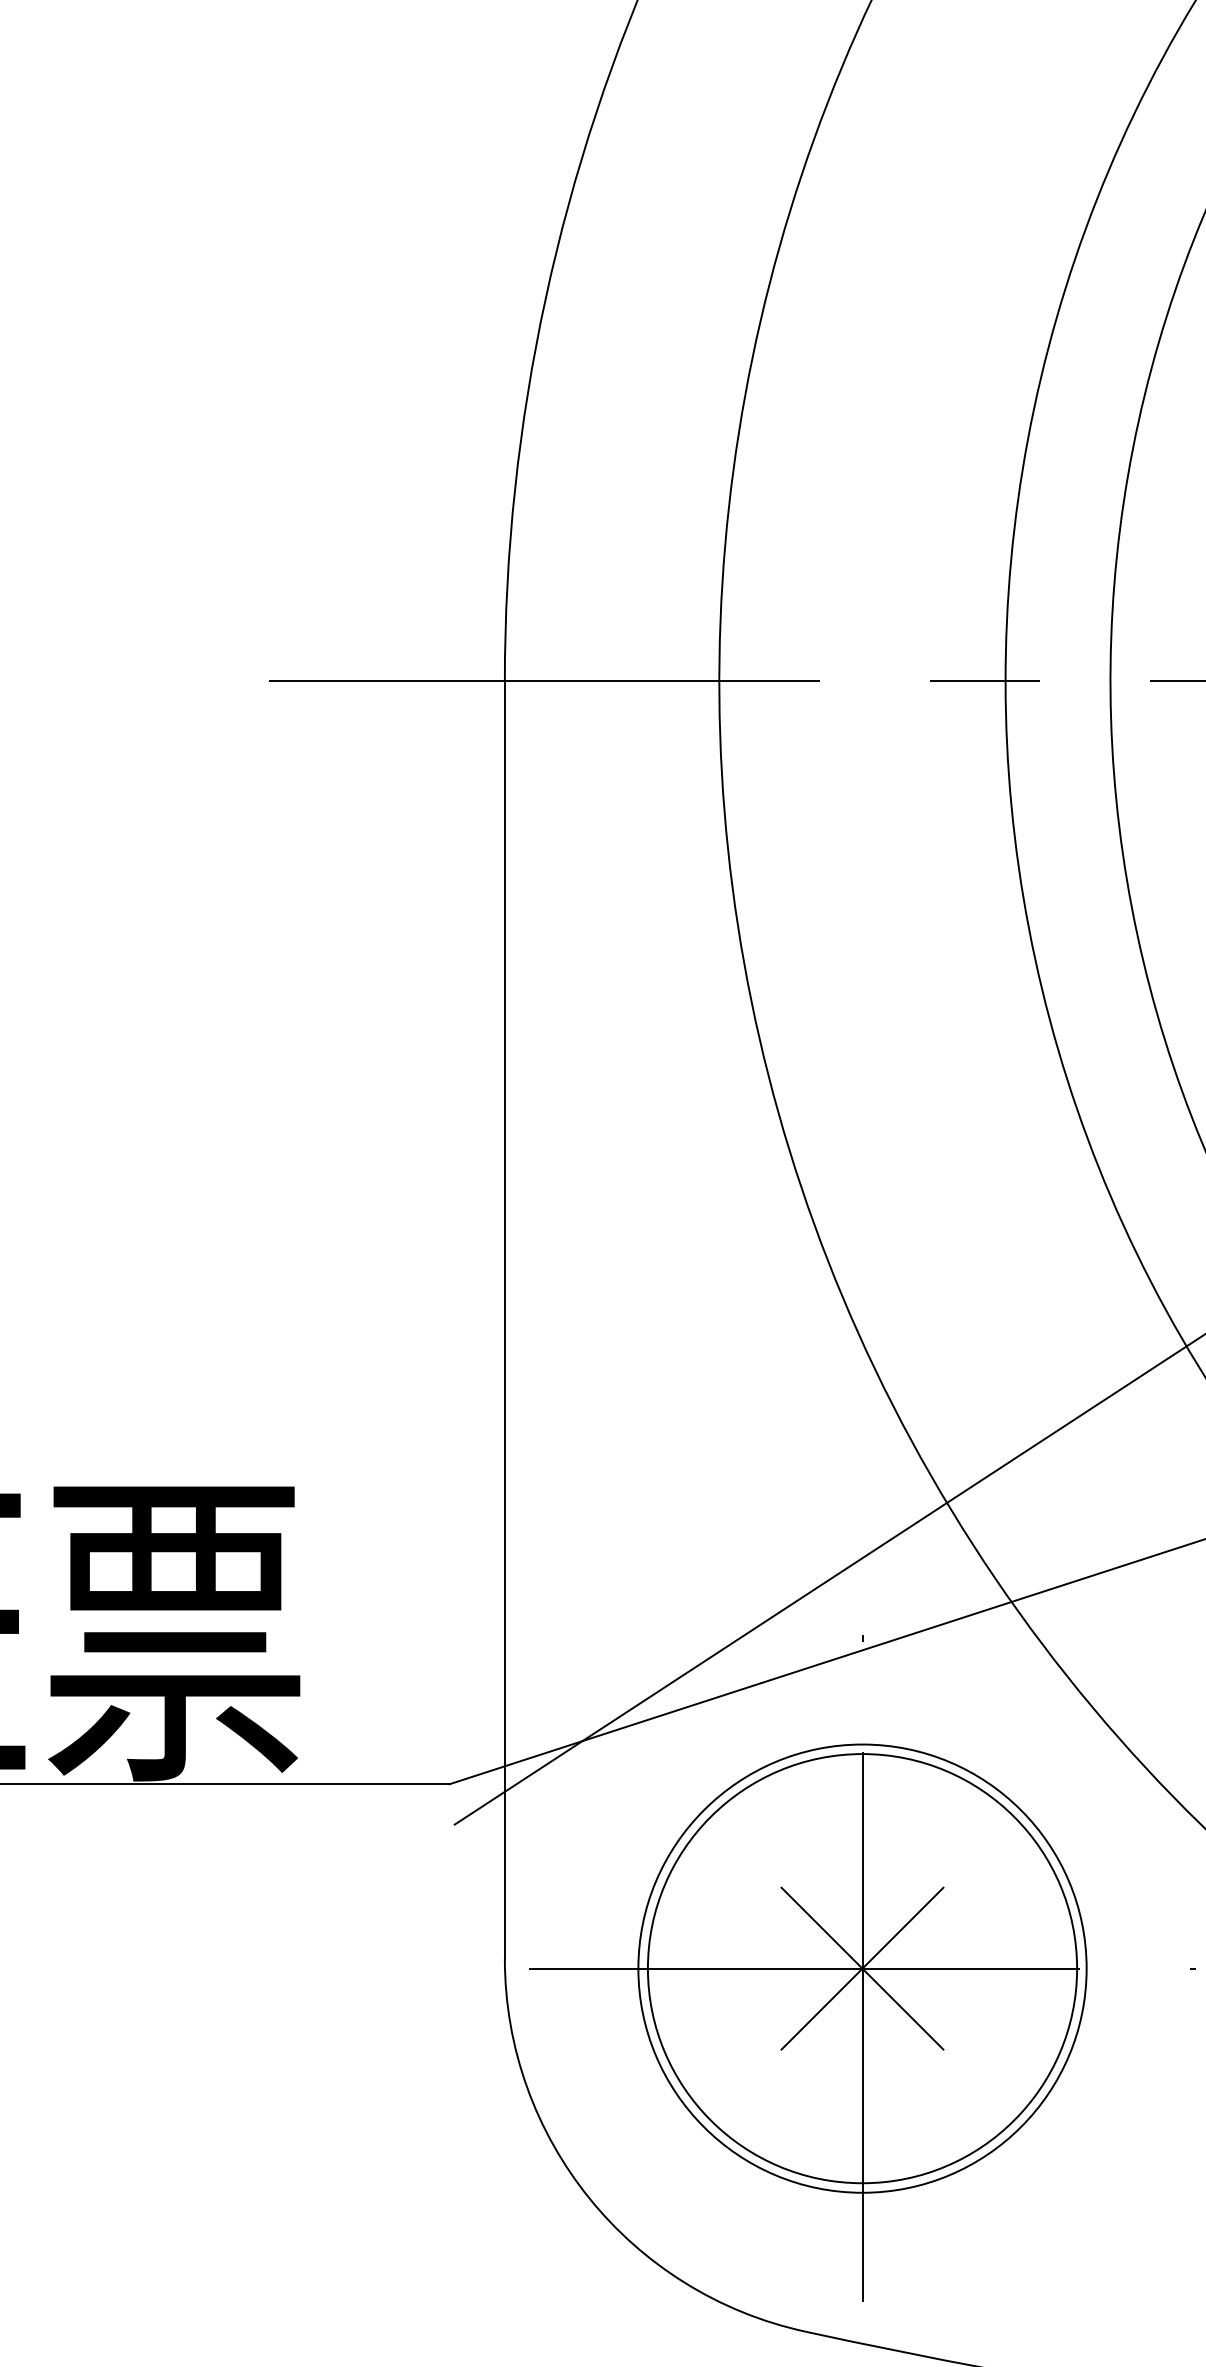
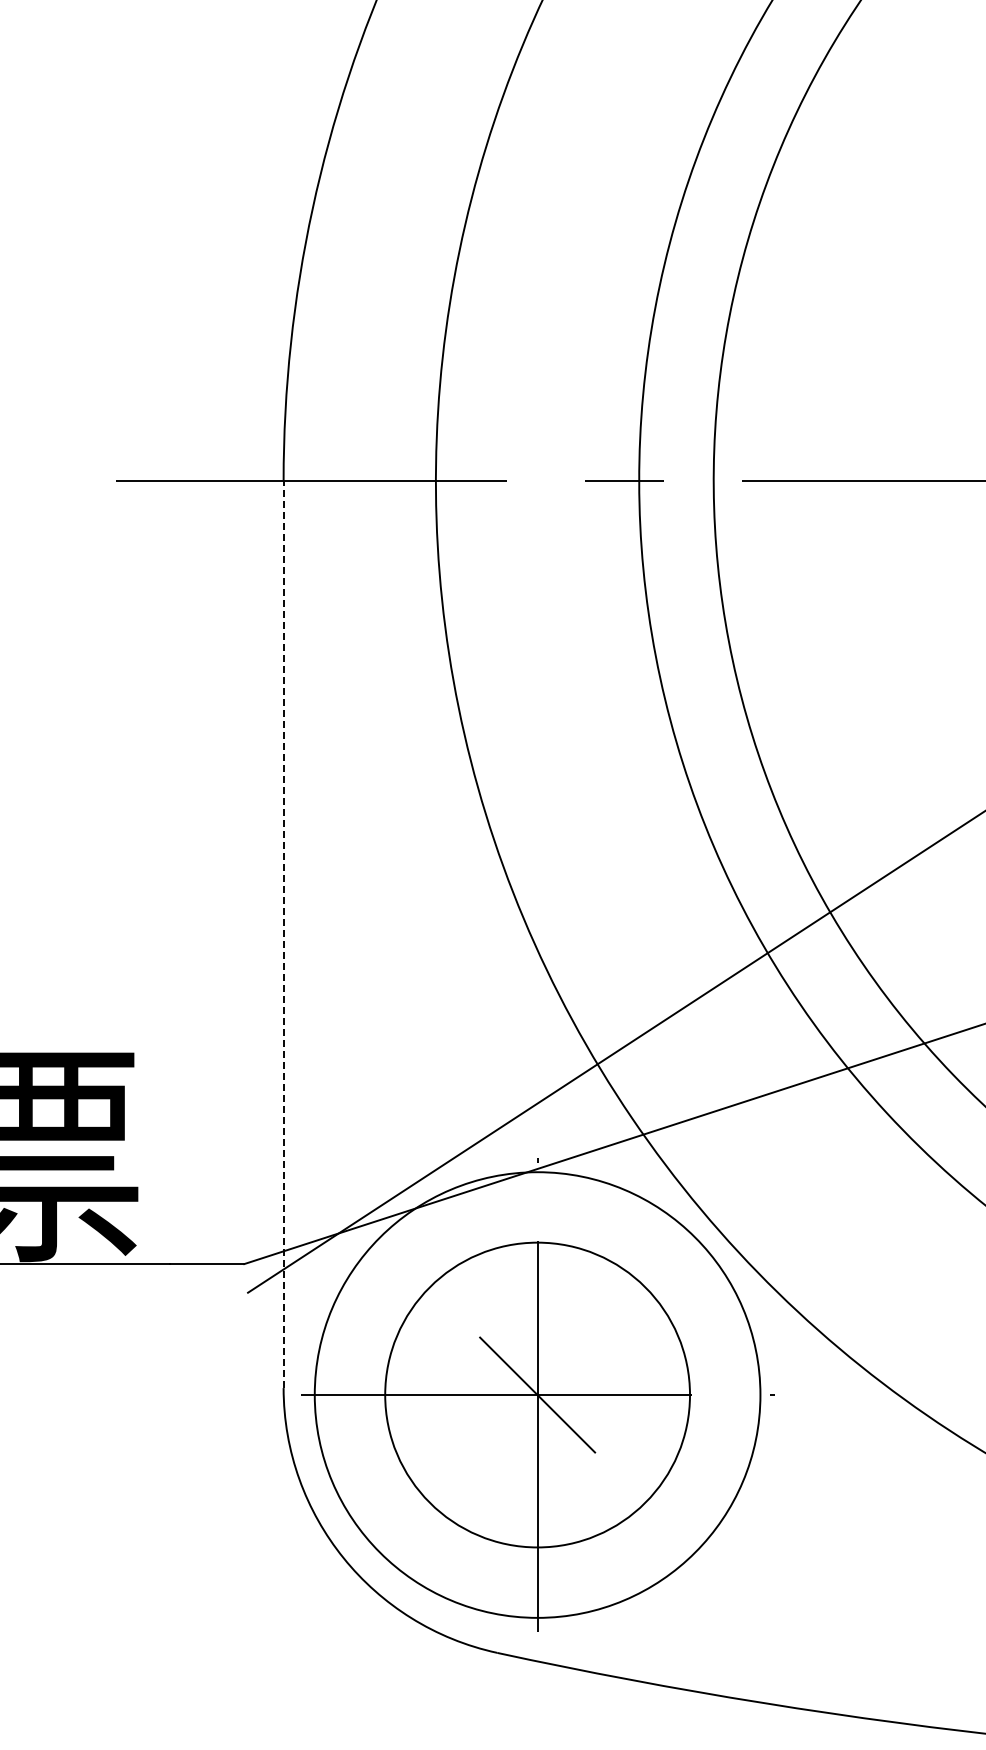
line: (504, 1320) -> (283, 934), solid -> dashed
circle: (862, 1967) -> (537, 1394), size x1.4
line: (862, 1967) -> (537, 1394), removed

